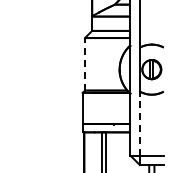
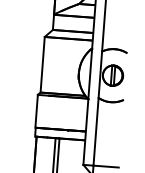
line: (85, 63) -> (43, 63), dashed -> solid
line: (139, 123) -> (95, 131), dashed -> solid

